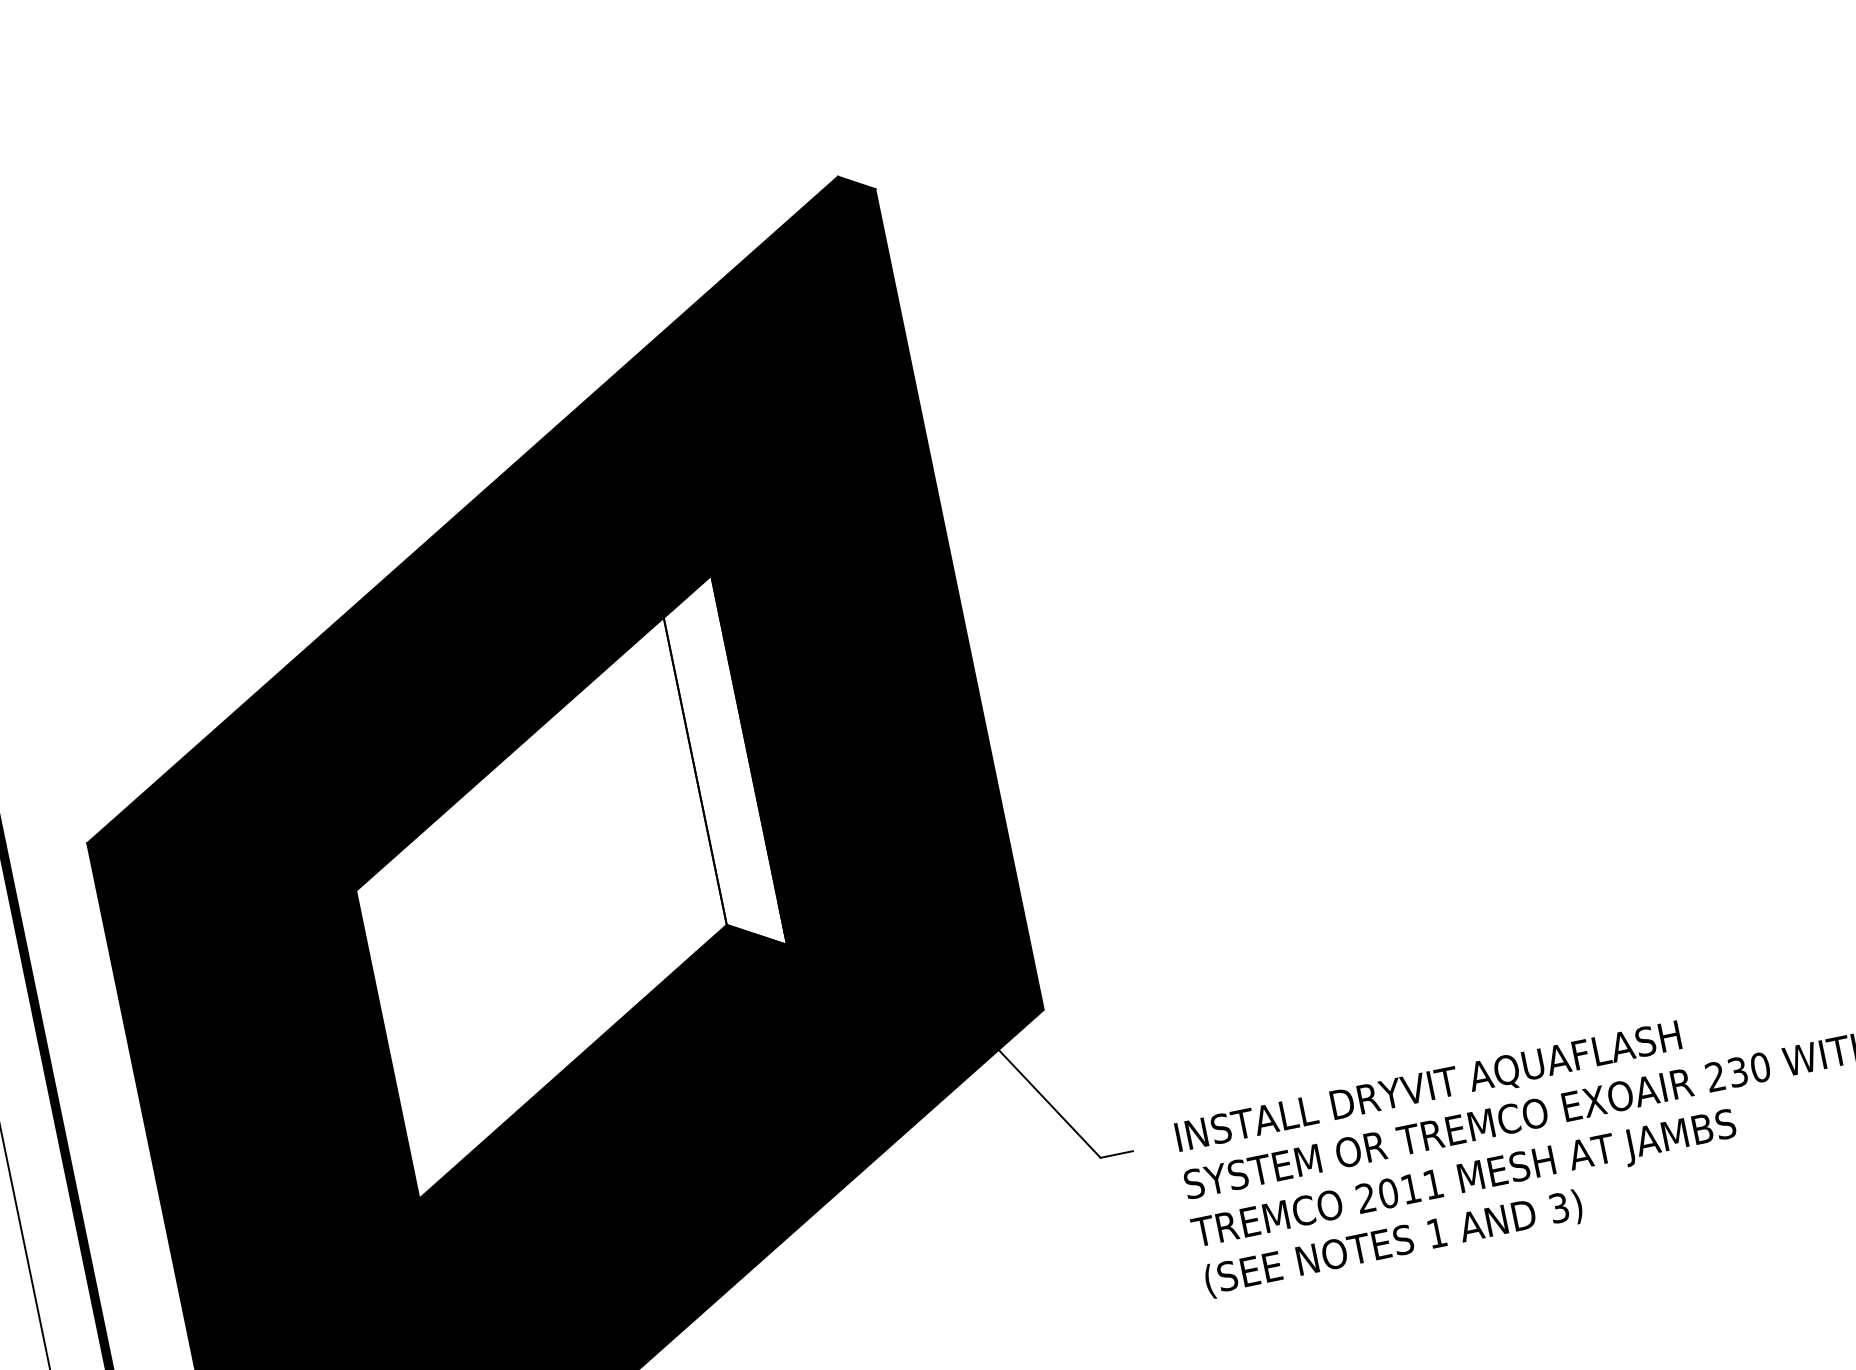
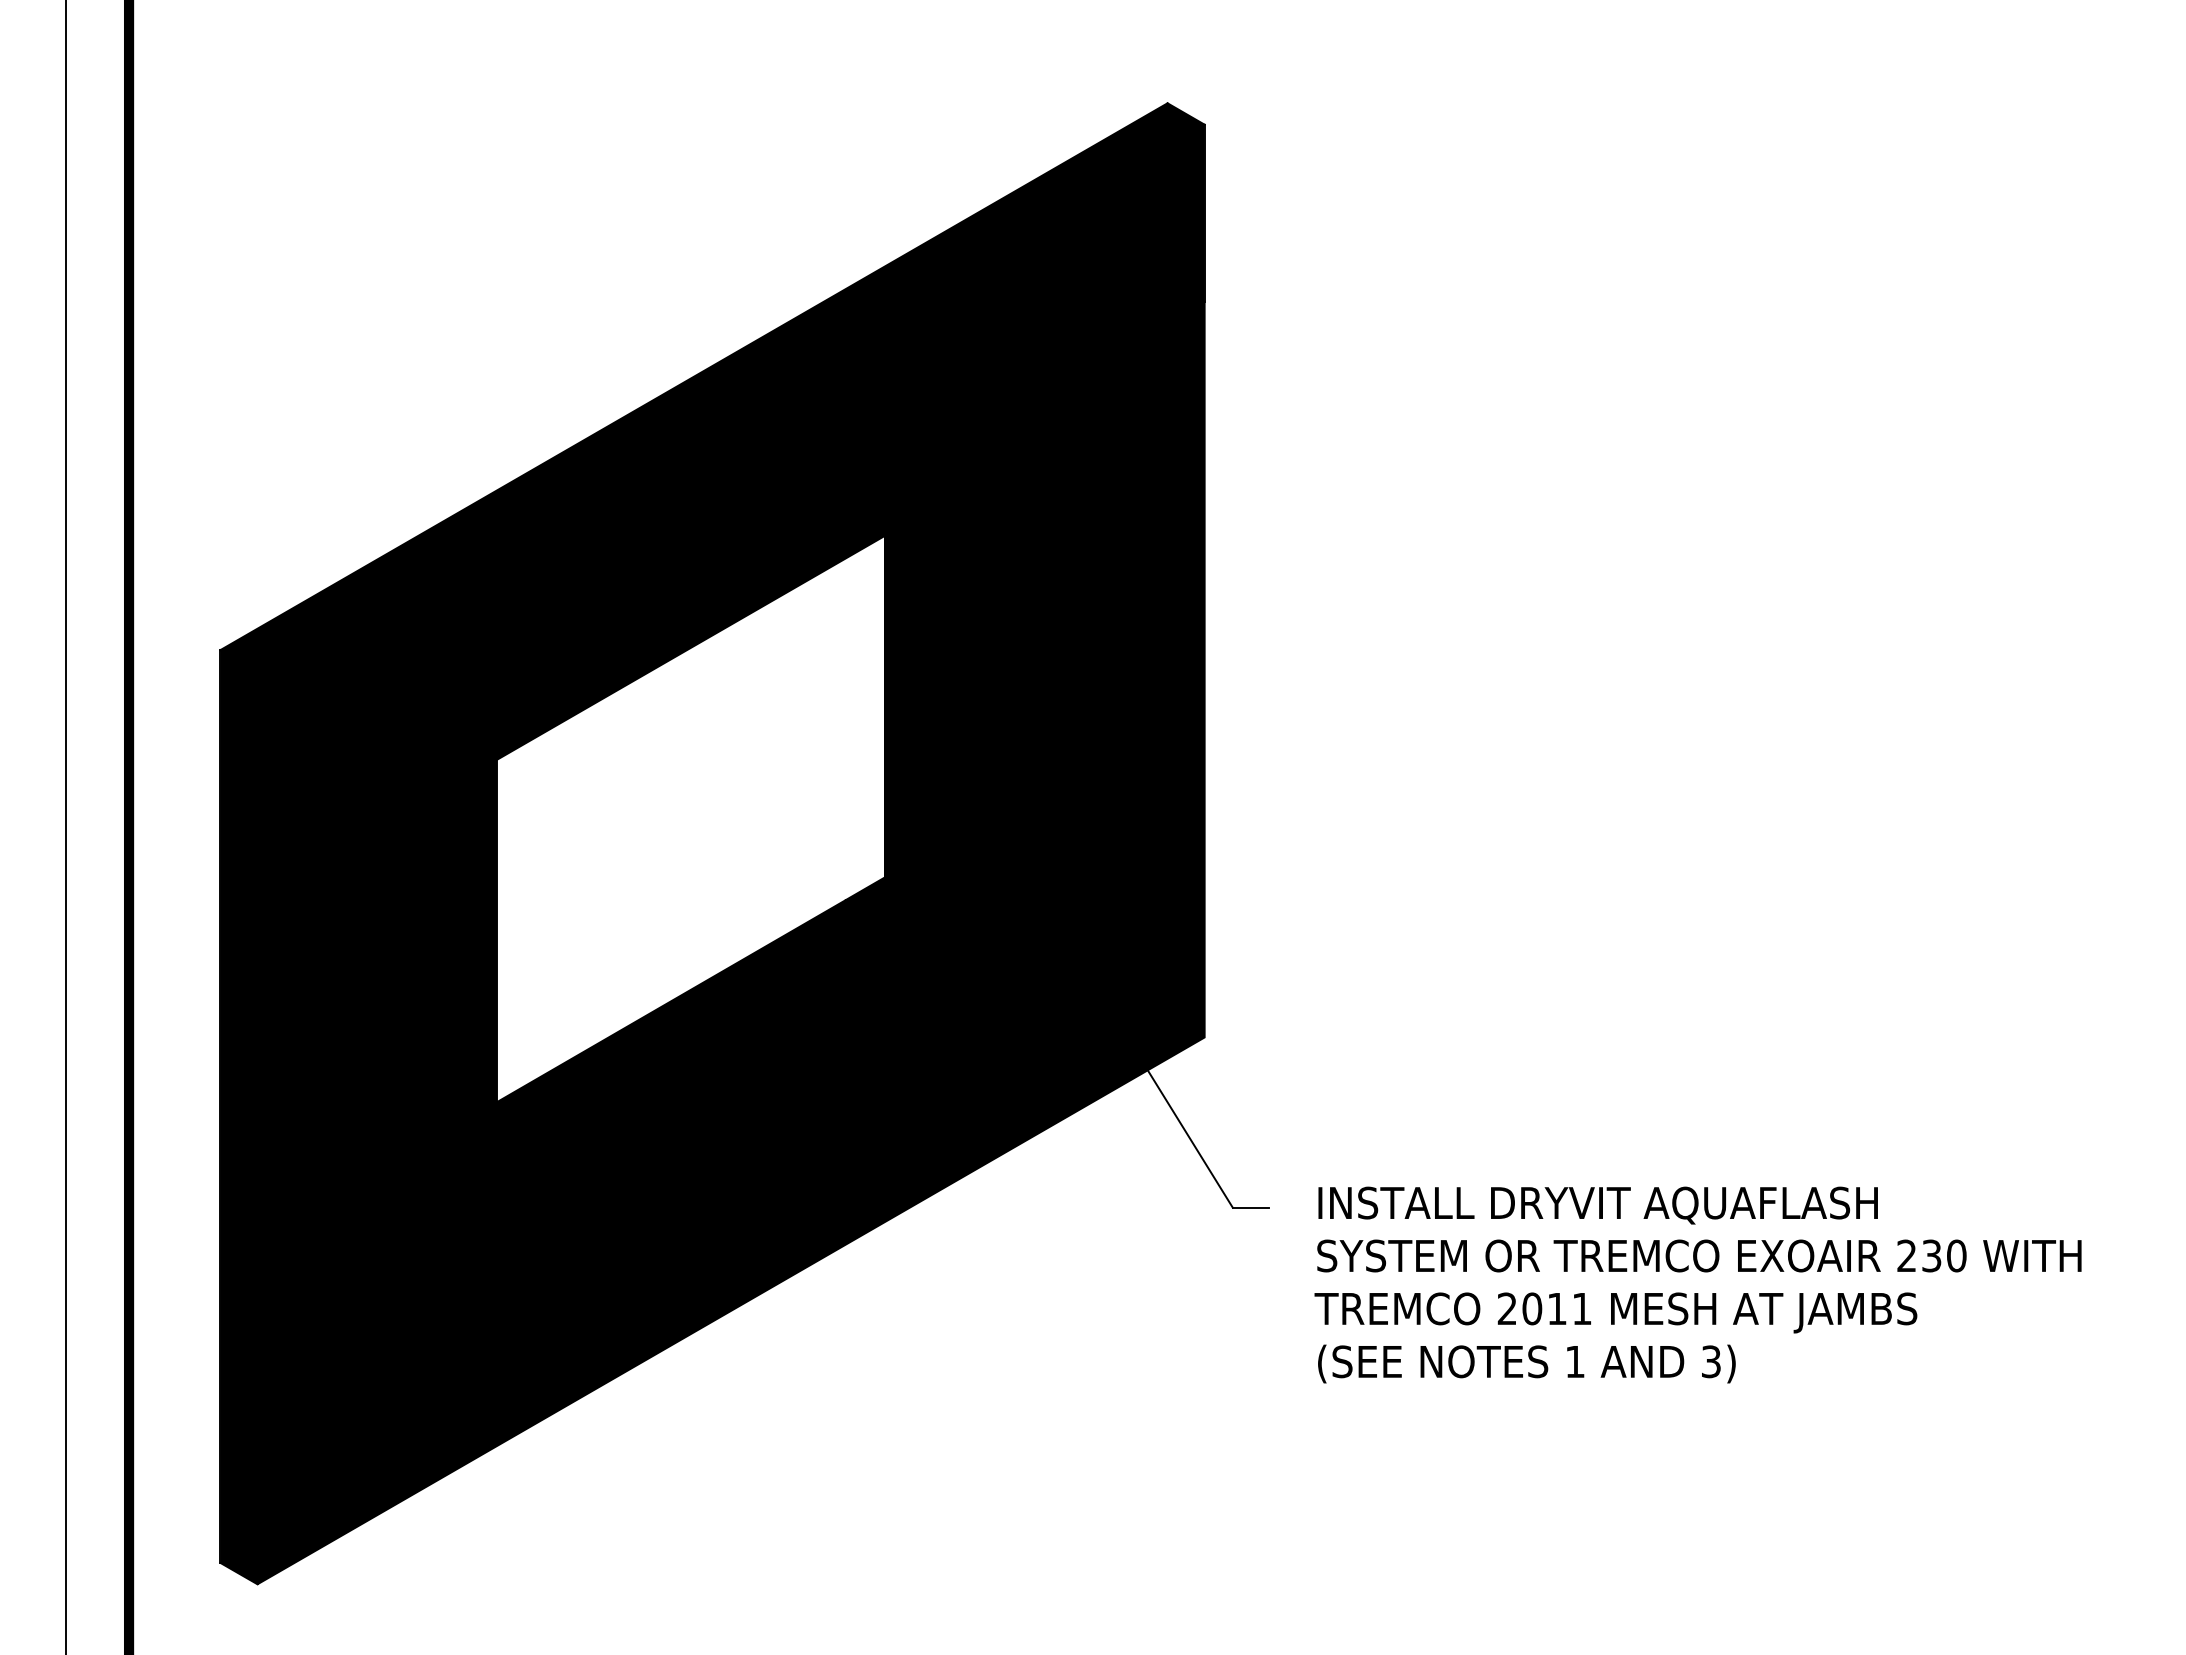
fill: (721, 765) -> (914, 706), added

